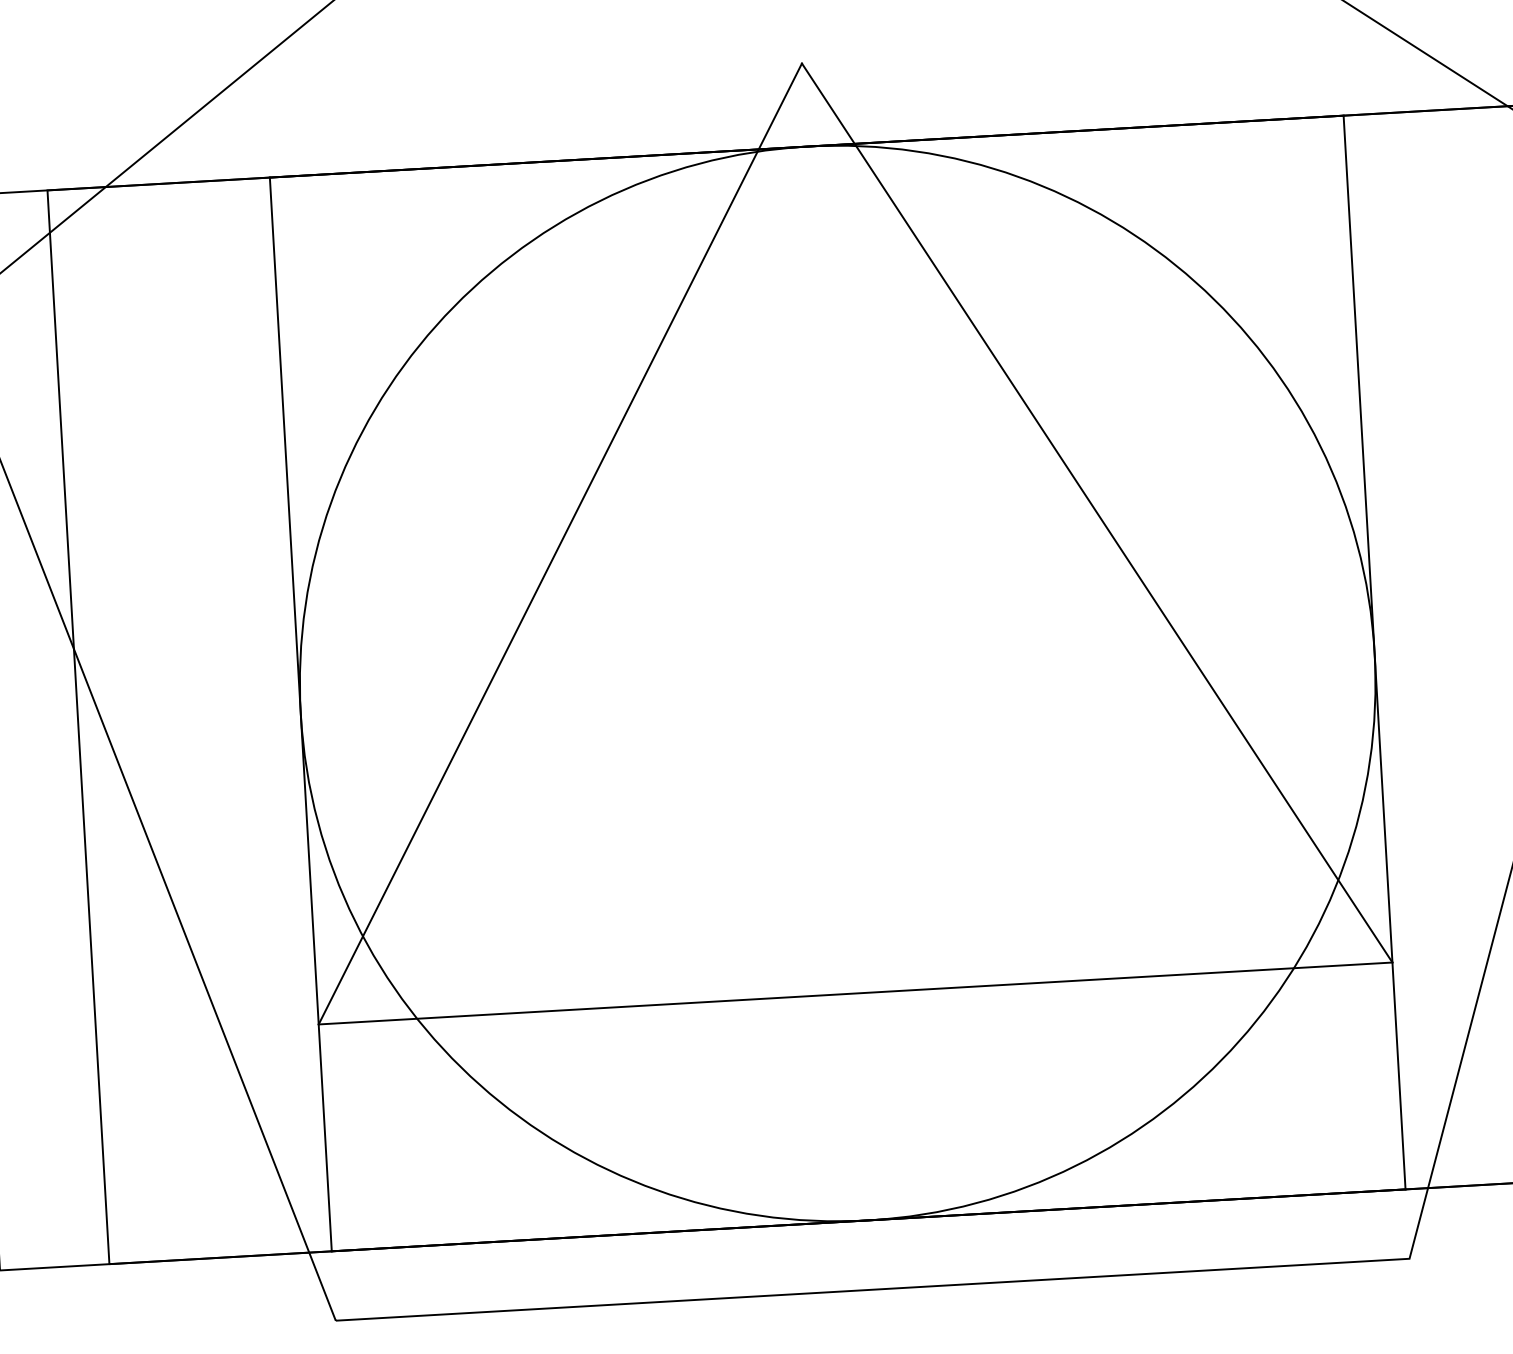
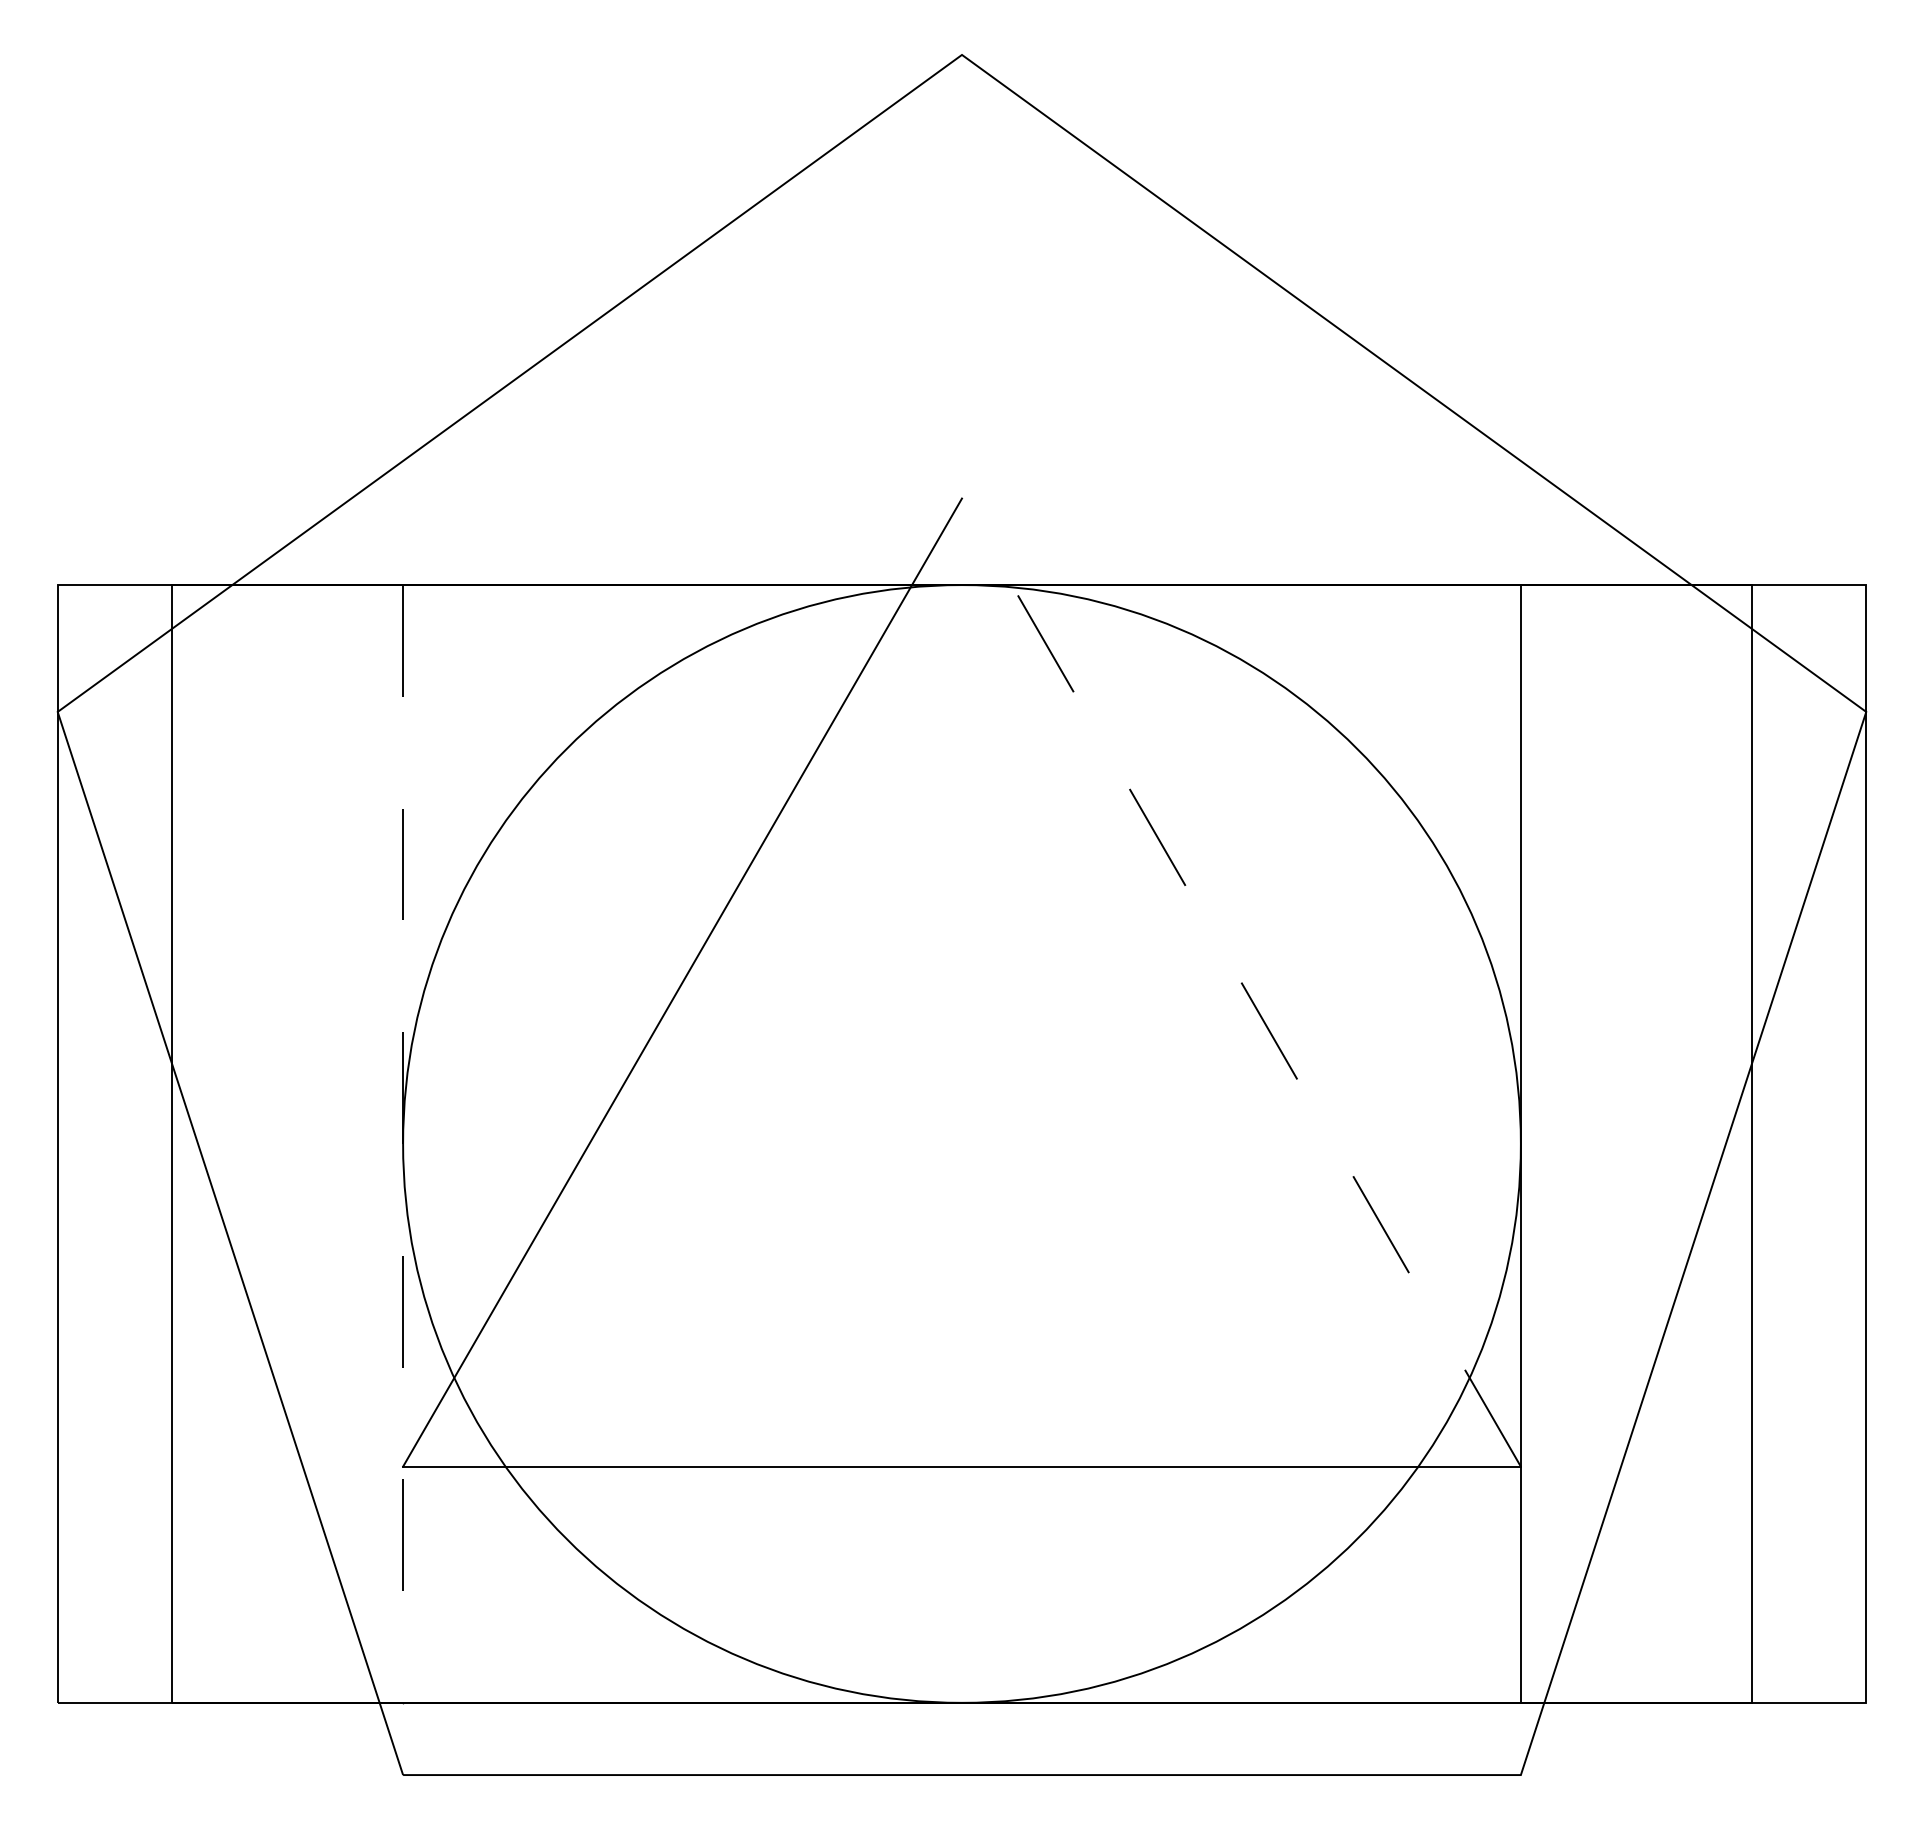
line: (1097, 512) -> (1241, 982), solid -> dashed
line: (301, 713) -> (403, 1143), solid -> dashed

